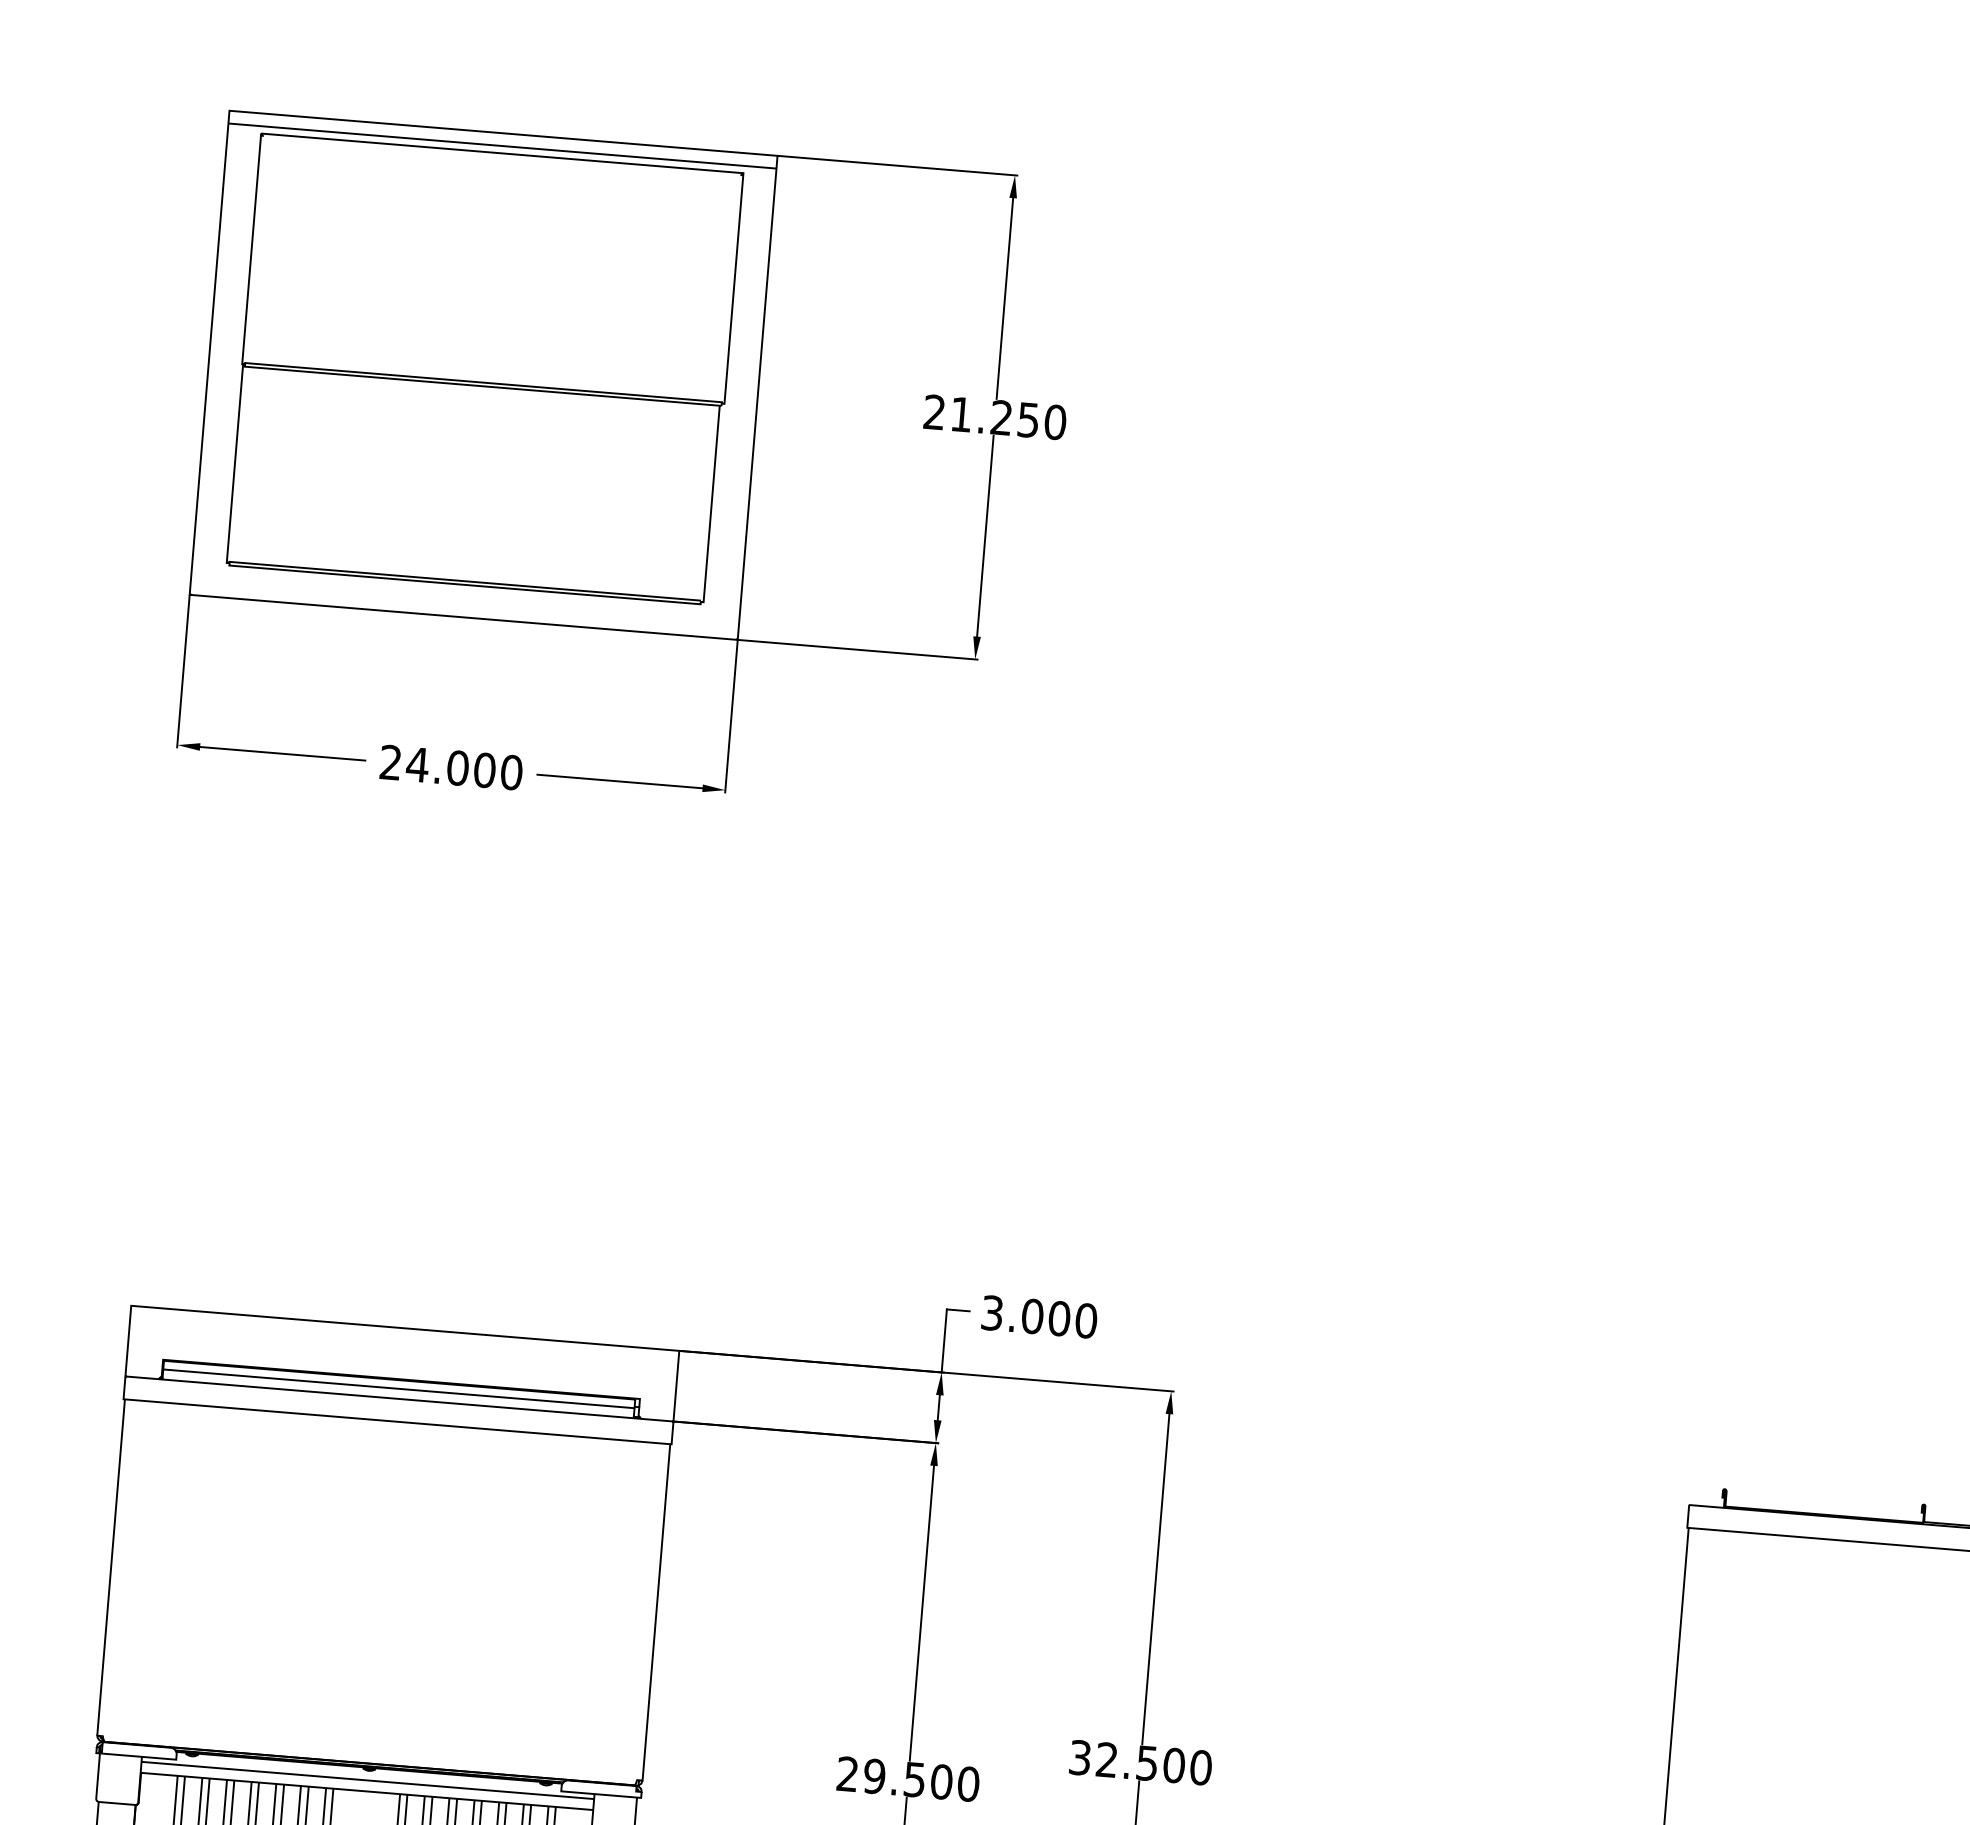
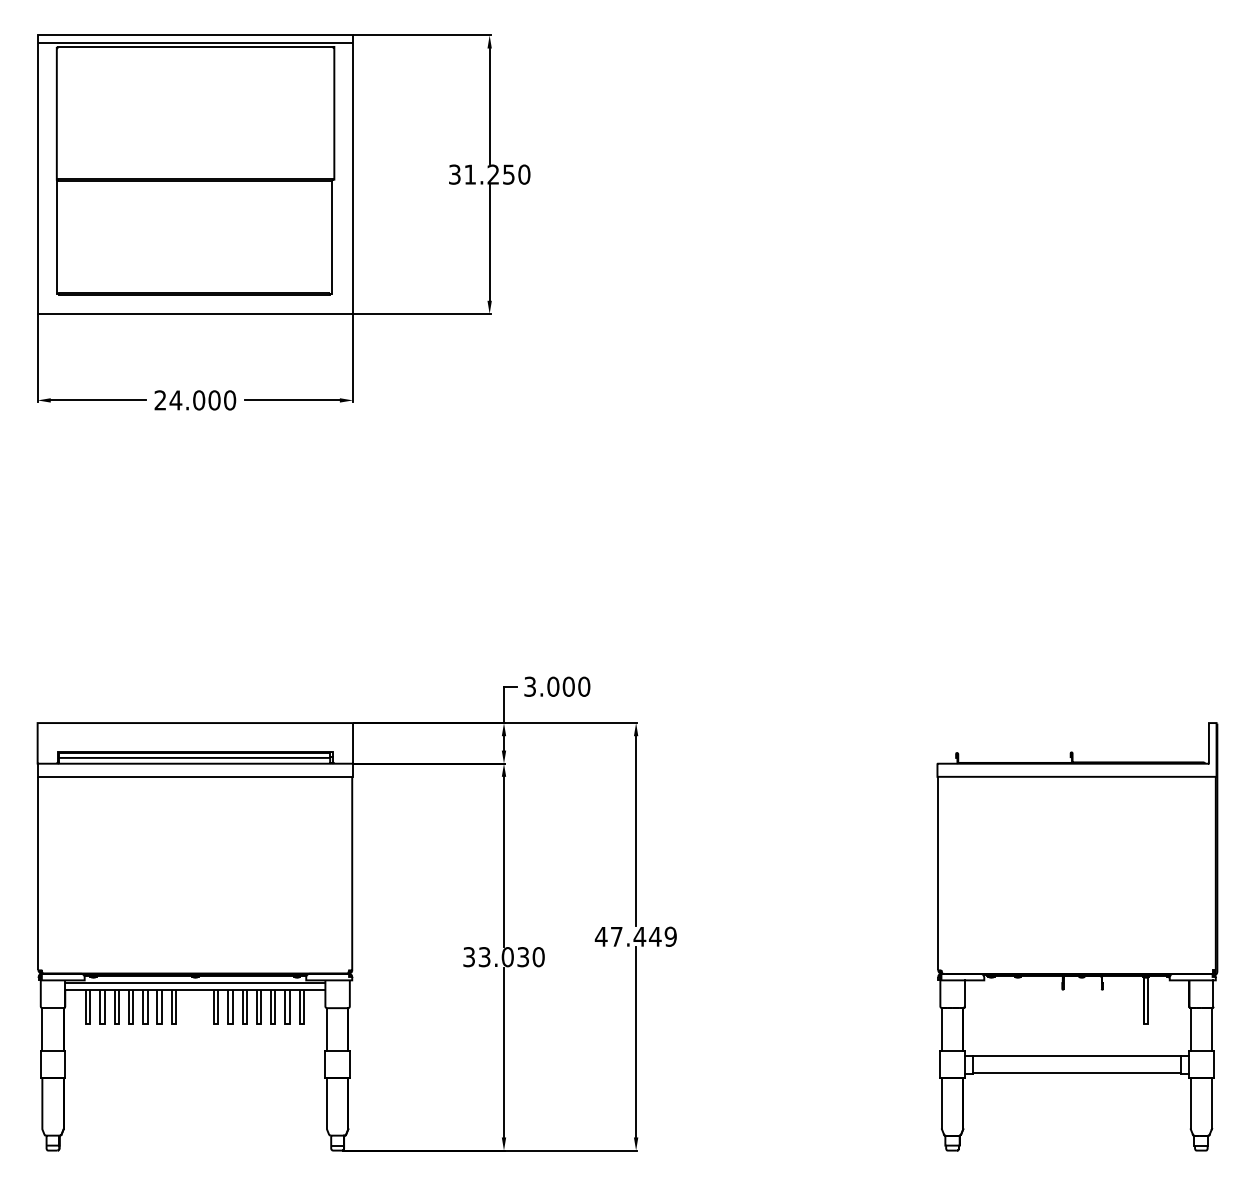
text: (934, 412) -> (454, 174), 21.250 -> 31.250
text: (1139, 1762) -> (635, 936), 32.500 -> 47.449
text: (895, 1778) -> (496, 957), 29.500 -> 33.030

